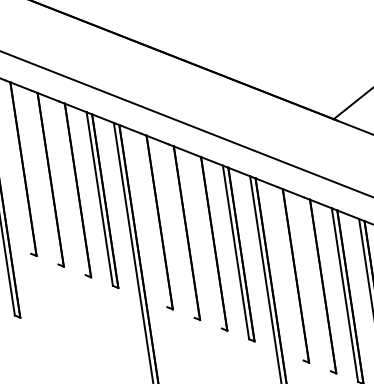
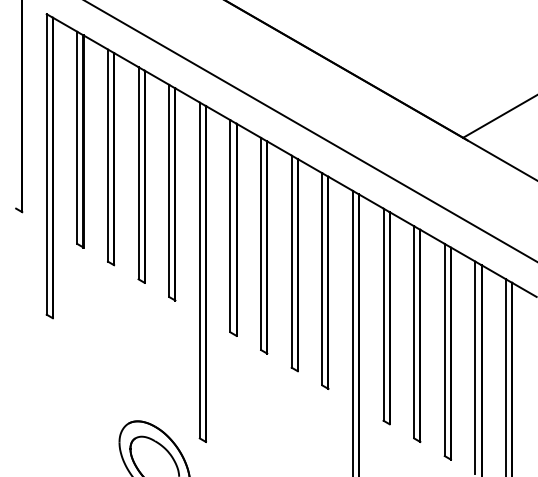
line: (18, 166) -> (77, 137), added
line: (45, 177) -> (108, 155), added
line: (72, 188) -> (138, 173), added
line: (154, 220) -> (230, 226), added
line: (181, 230) -> (261, 243), added
line: (208, 241) -> (291, 261), added
line: (290, 273) -> (383, 314), added
line: (318, 284) -> (414, 332), added

